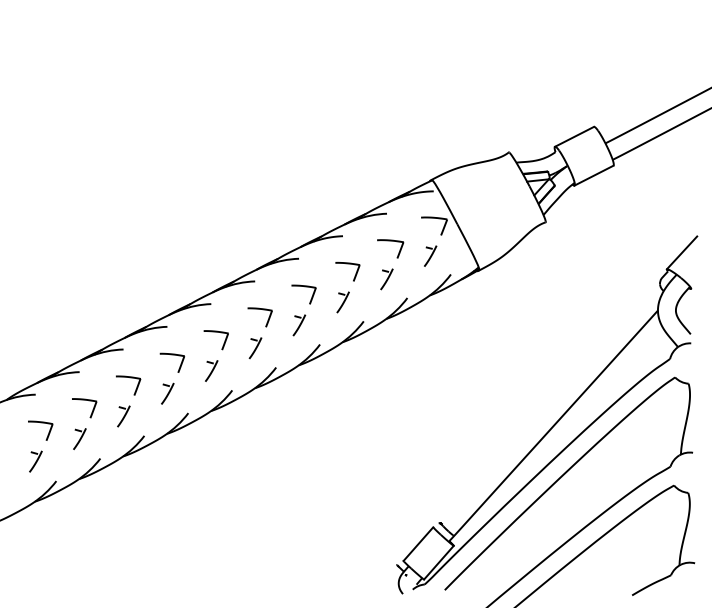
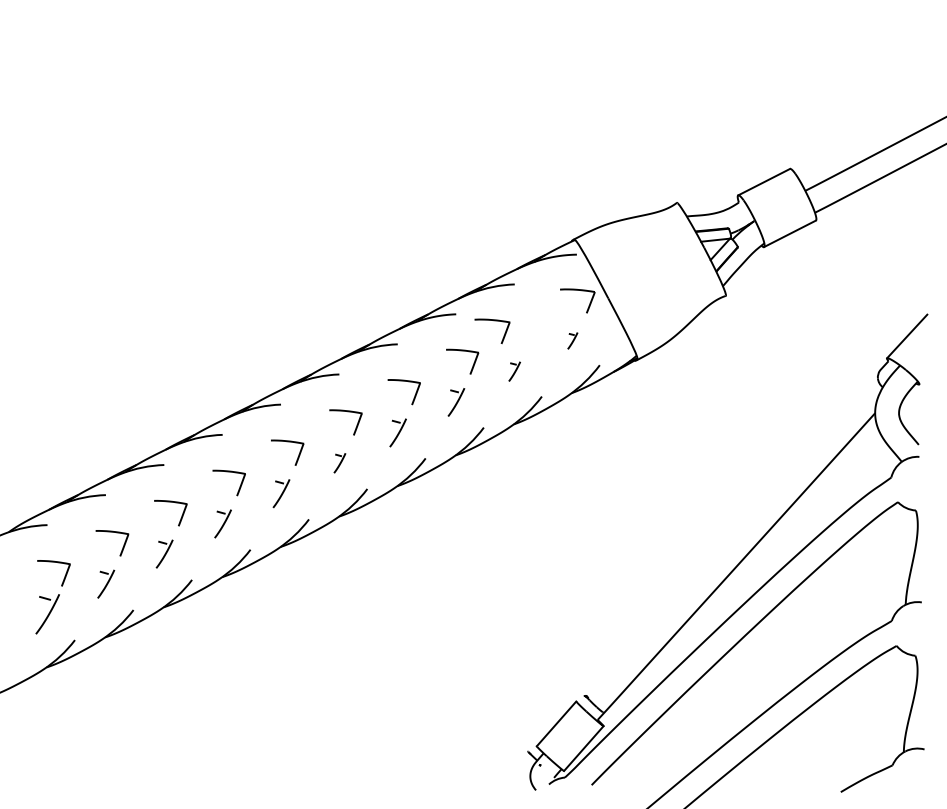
part: (391, 241) -> (493, 321), moved
part: (430, 255) -> (572, 340), size x0.6
part: (386, 279) -> (514, 371), size x0.7
part: (255, 347) -> (339, 462), size x0.7
part: (35, 461) -> (47, 613), size x1.4

